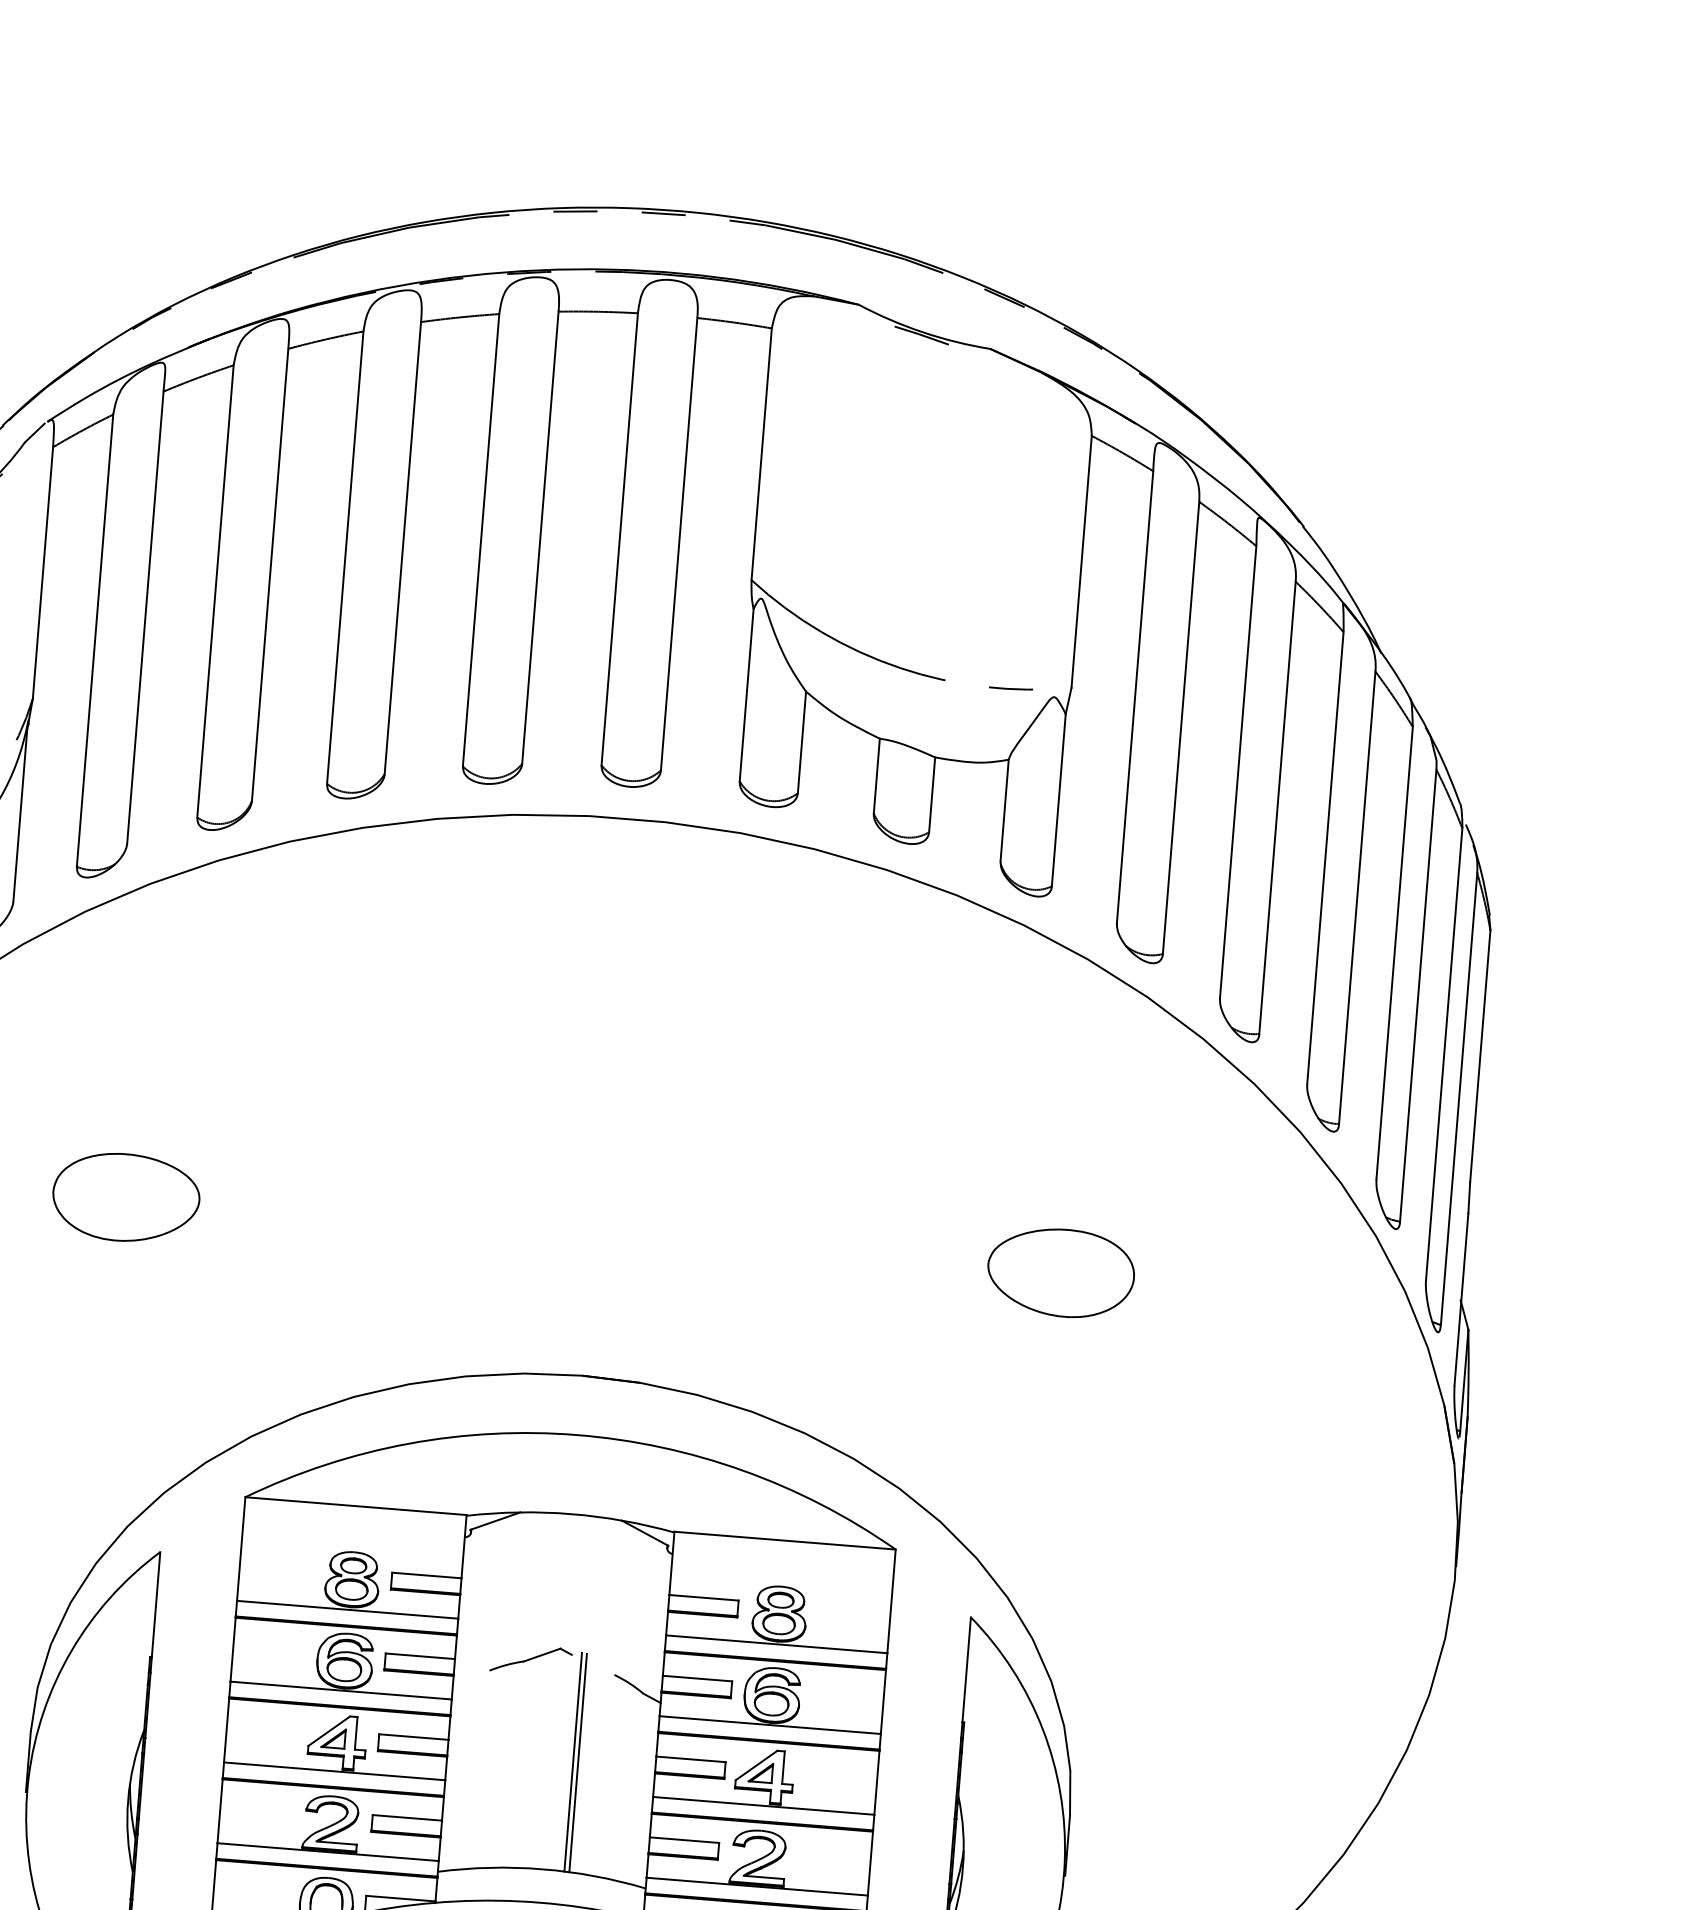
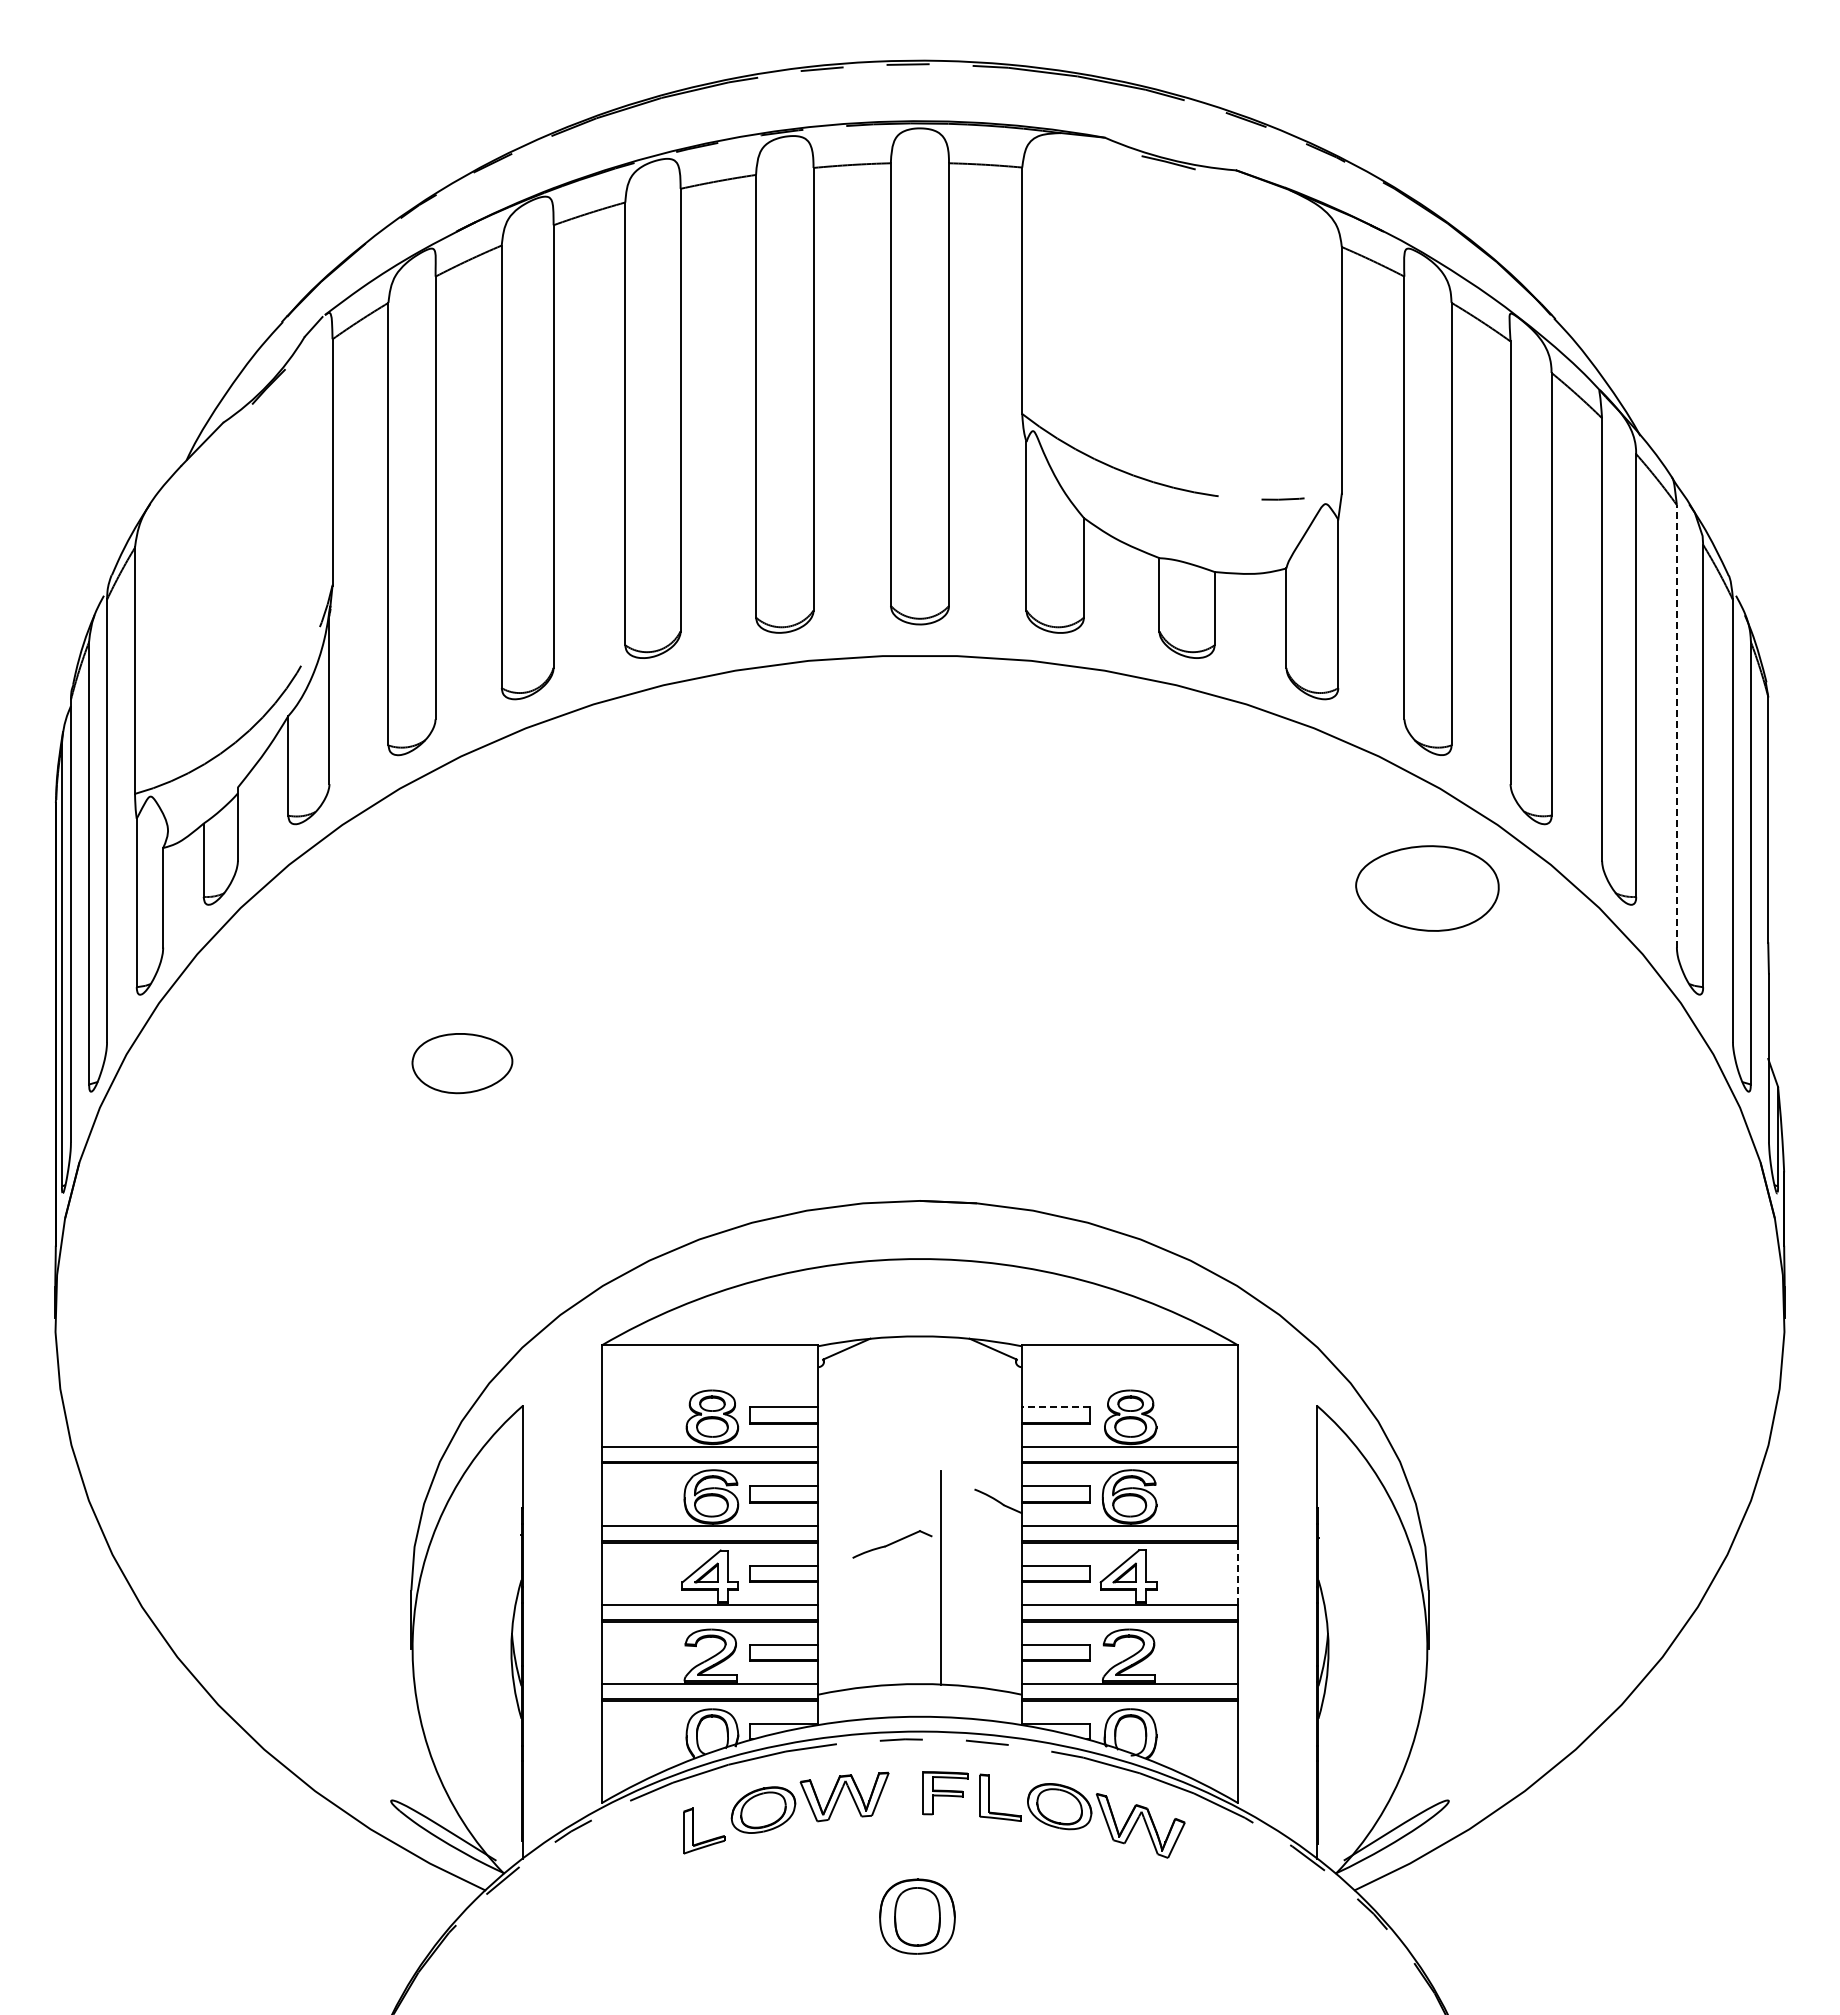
line: (1394, 952) -> (1676, 725), solid -> dashed
part: (126, 1197) -> (462, 1063), size x0.7
part: (1061, 1272) -> (1427, 888), moved
line: (703, 1597) -> (1055, 1407), solid -> dashed
part: (531, 1660) -> (892, 1544), moved
line: (578, 1762) -> (946, 1577), removed
line: (877, 1783) -> (1238, 1574), solid -> dashed

